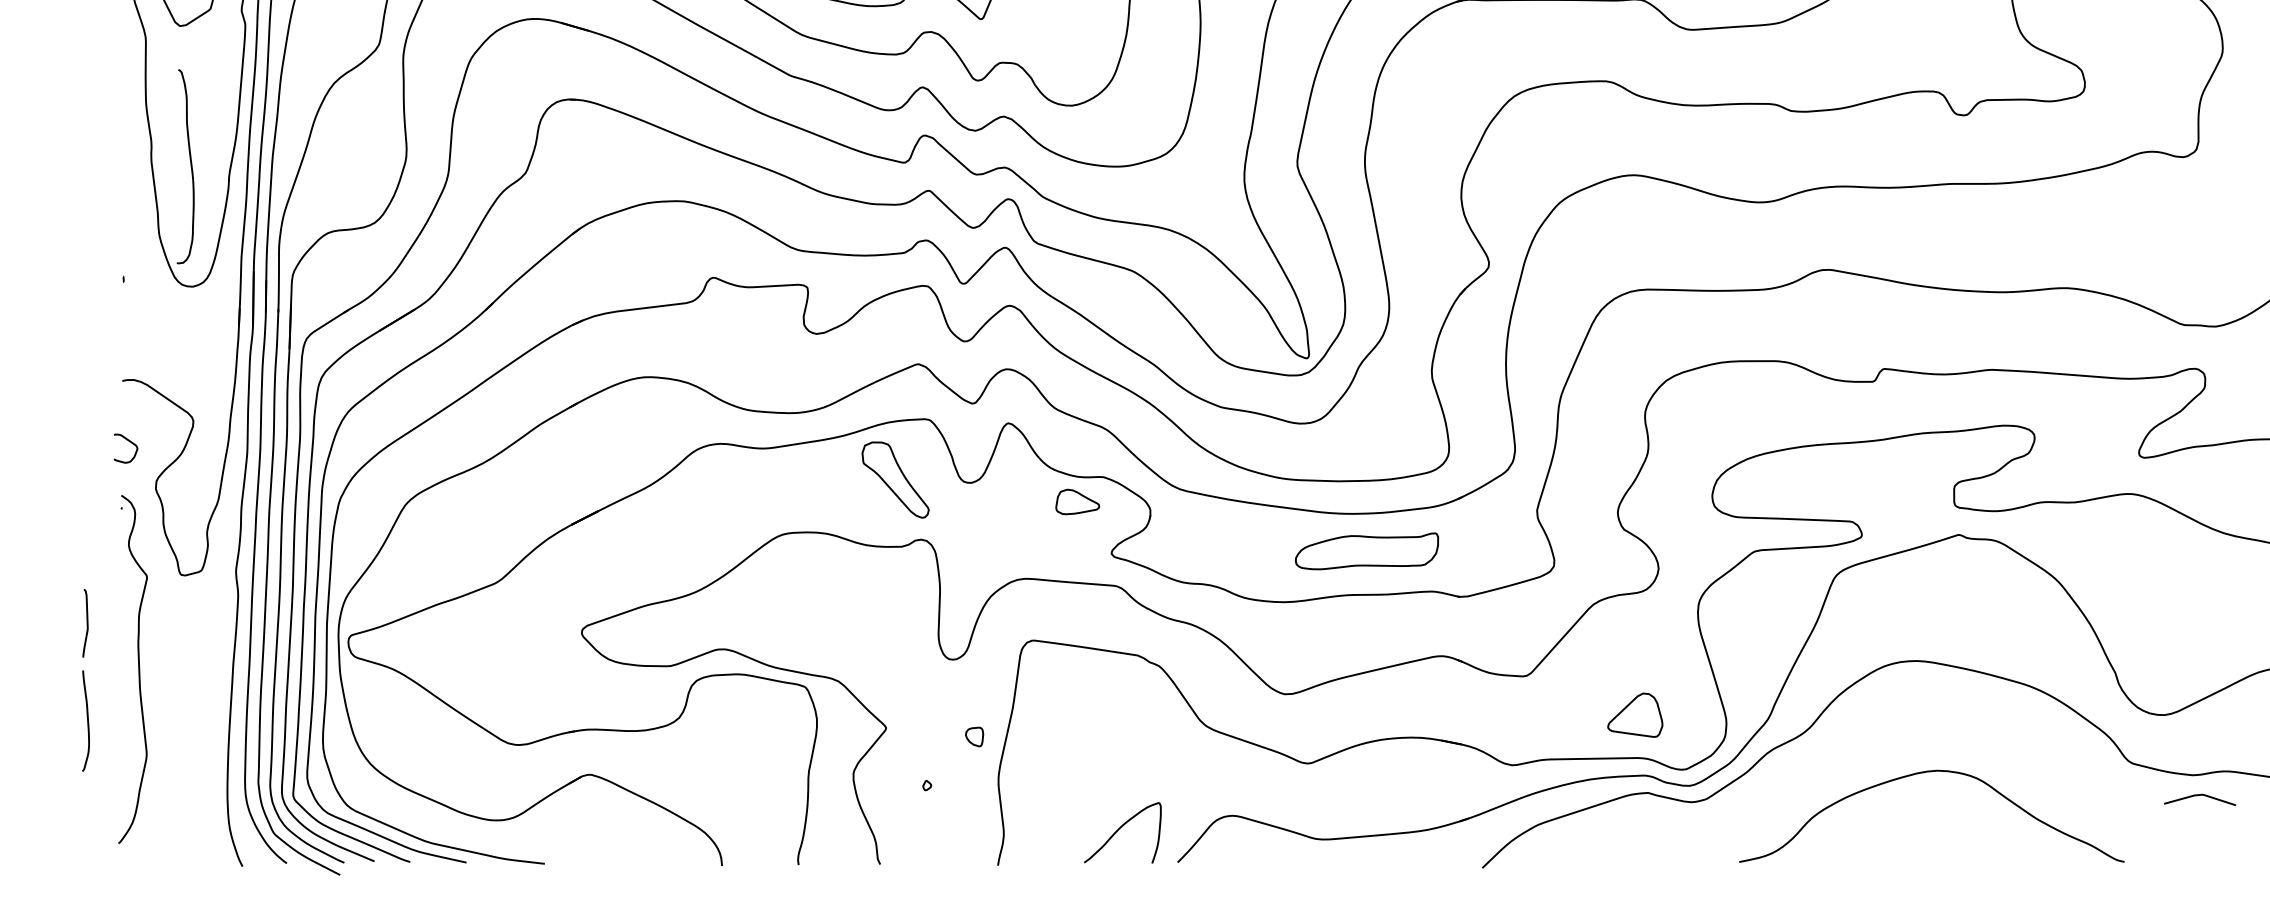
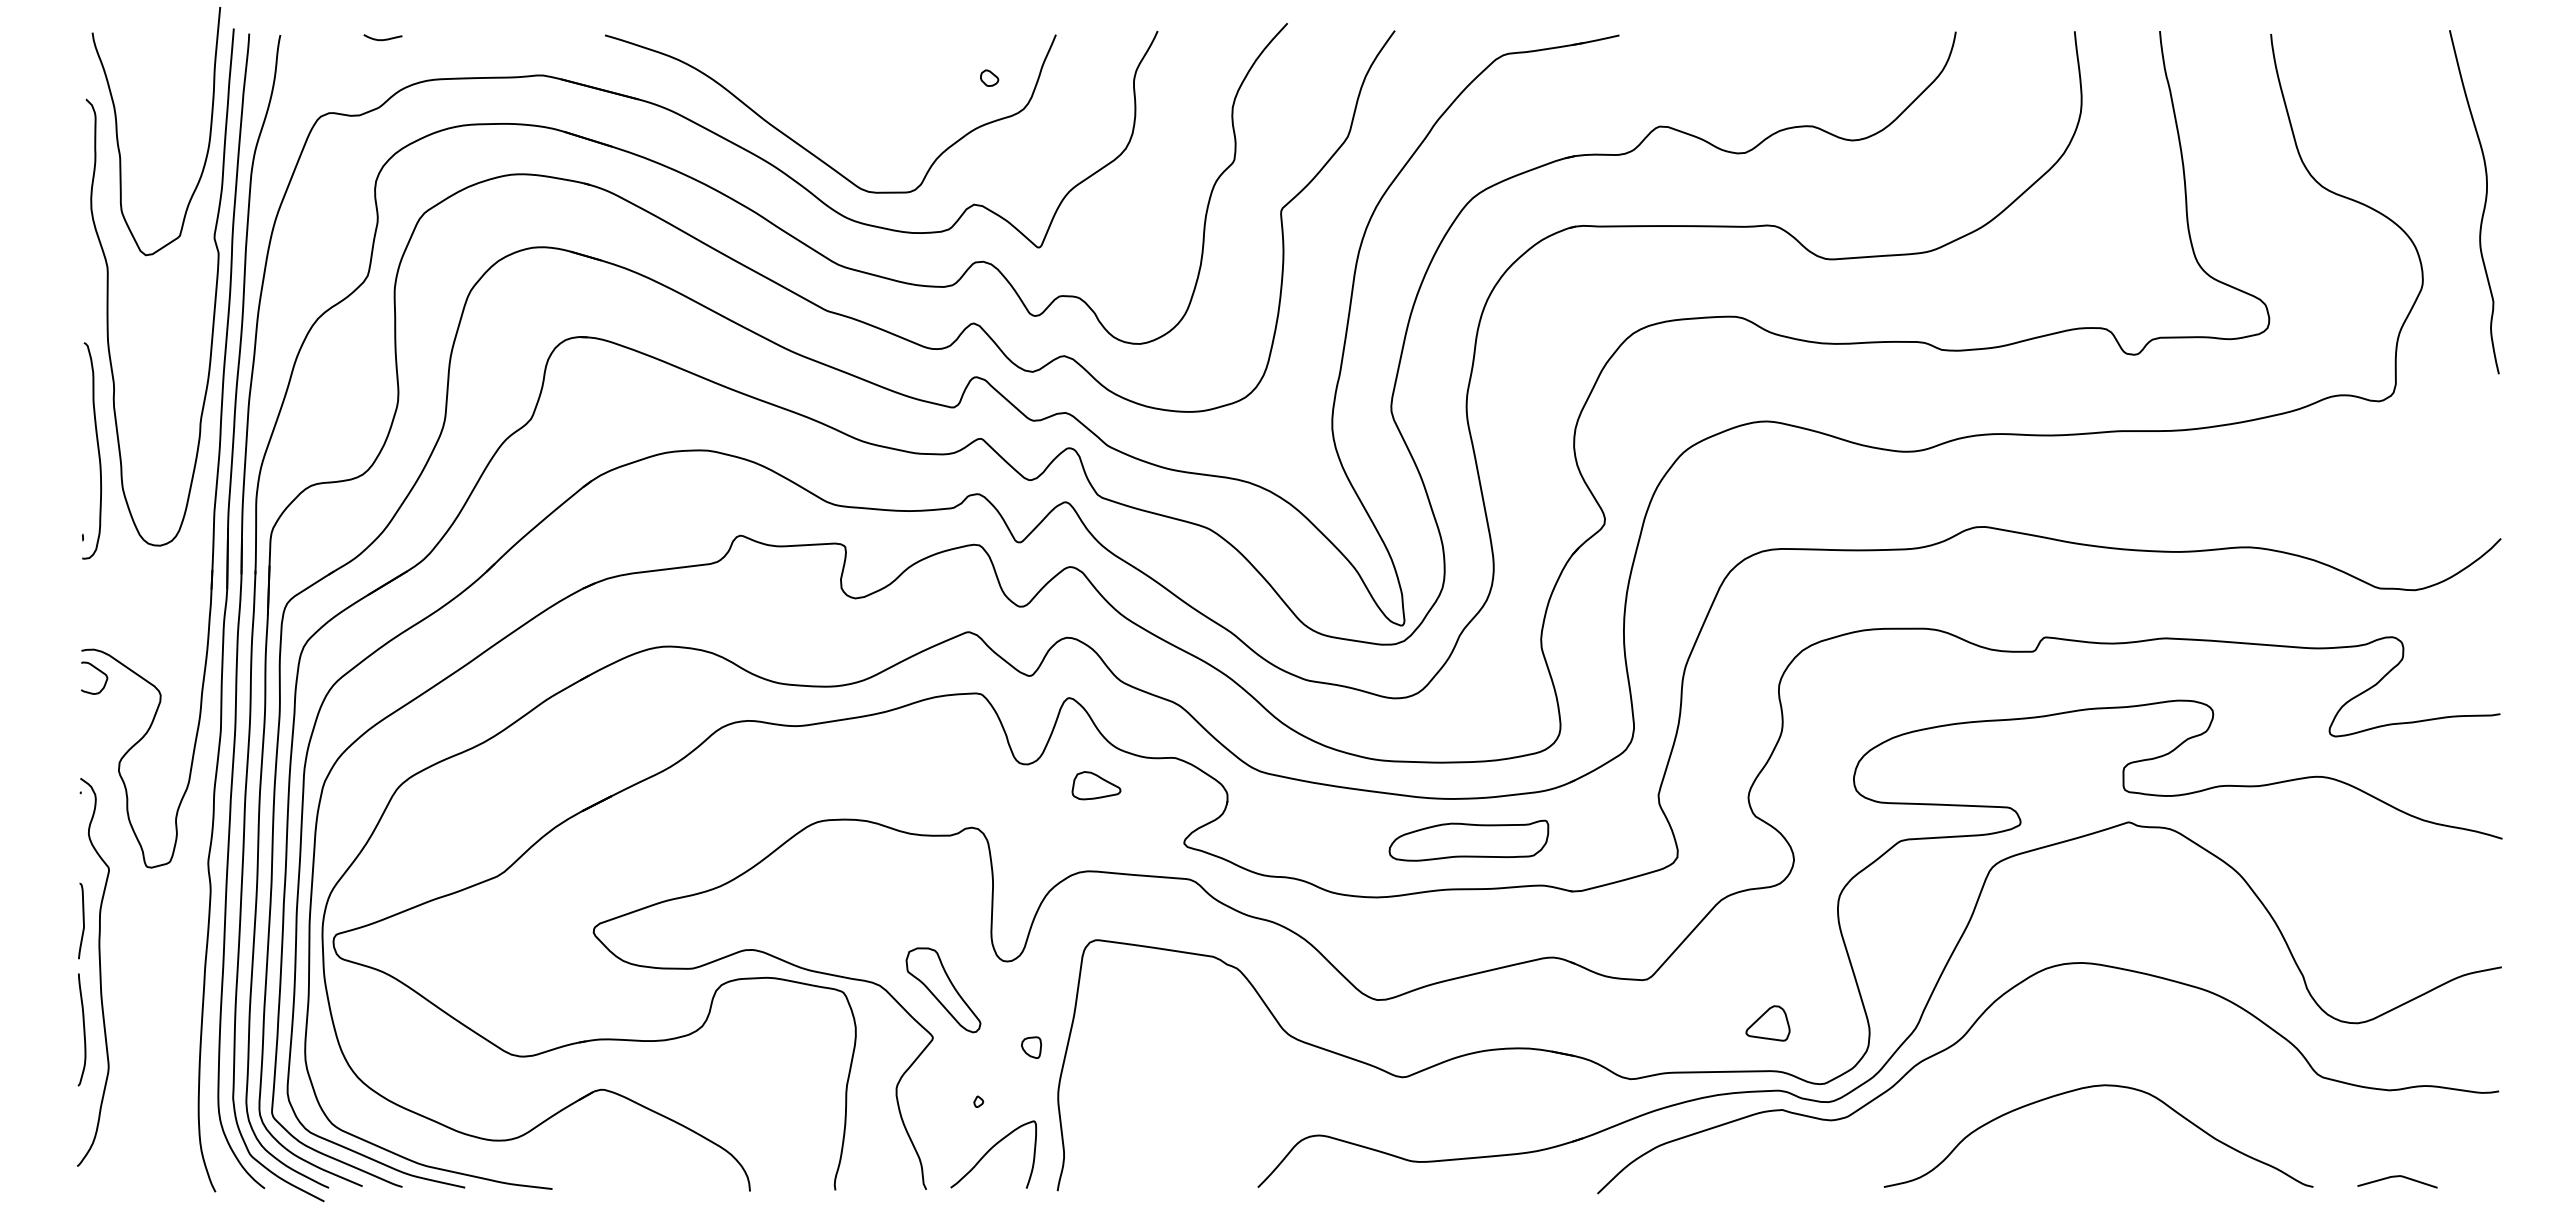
curve: (190, 166) -> (97, 450), moved
curve: (128, 441) -> (97, 670), moved
part: (895, 480) -> (943, 990), moved
part: (1077, 501) -> (1096, 785), moved
curve: (86, 622) -> (82, 920), moved
part: (1634, 715) -> (1767, 1023), size x0.71
curve: (87, 720) -> (83, 1029), moved
curve: (2200, 796) -> (2397, 1177), moved
curve: (1119, 829) -> (990, 1150), moved

